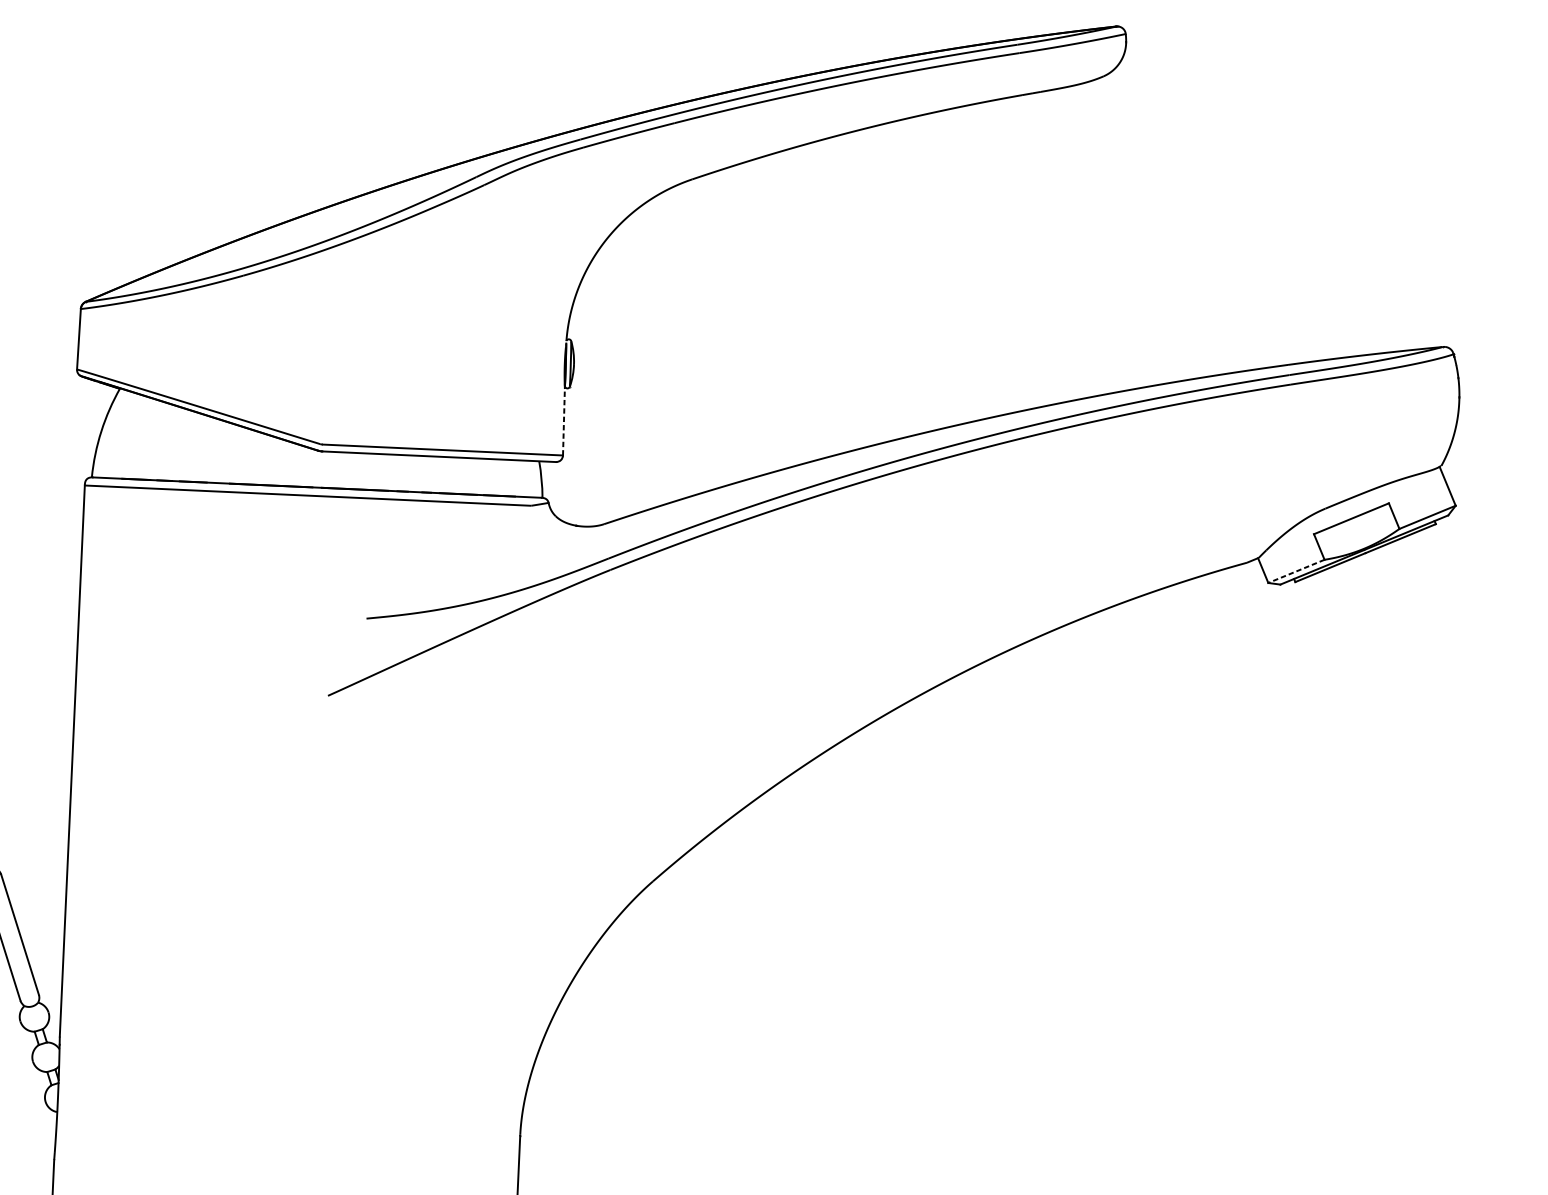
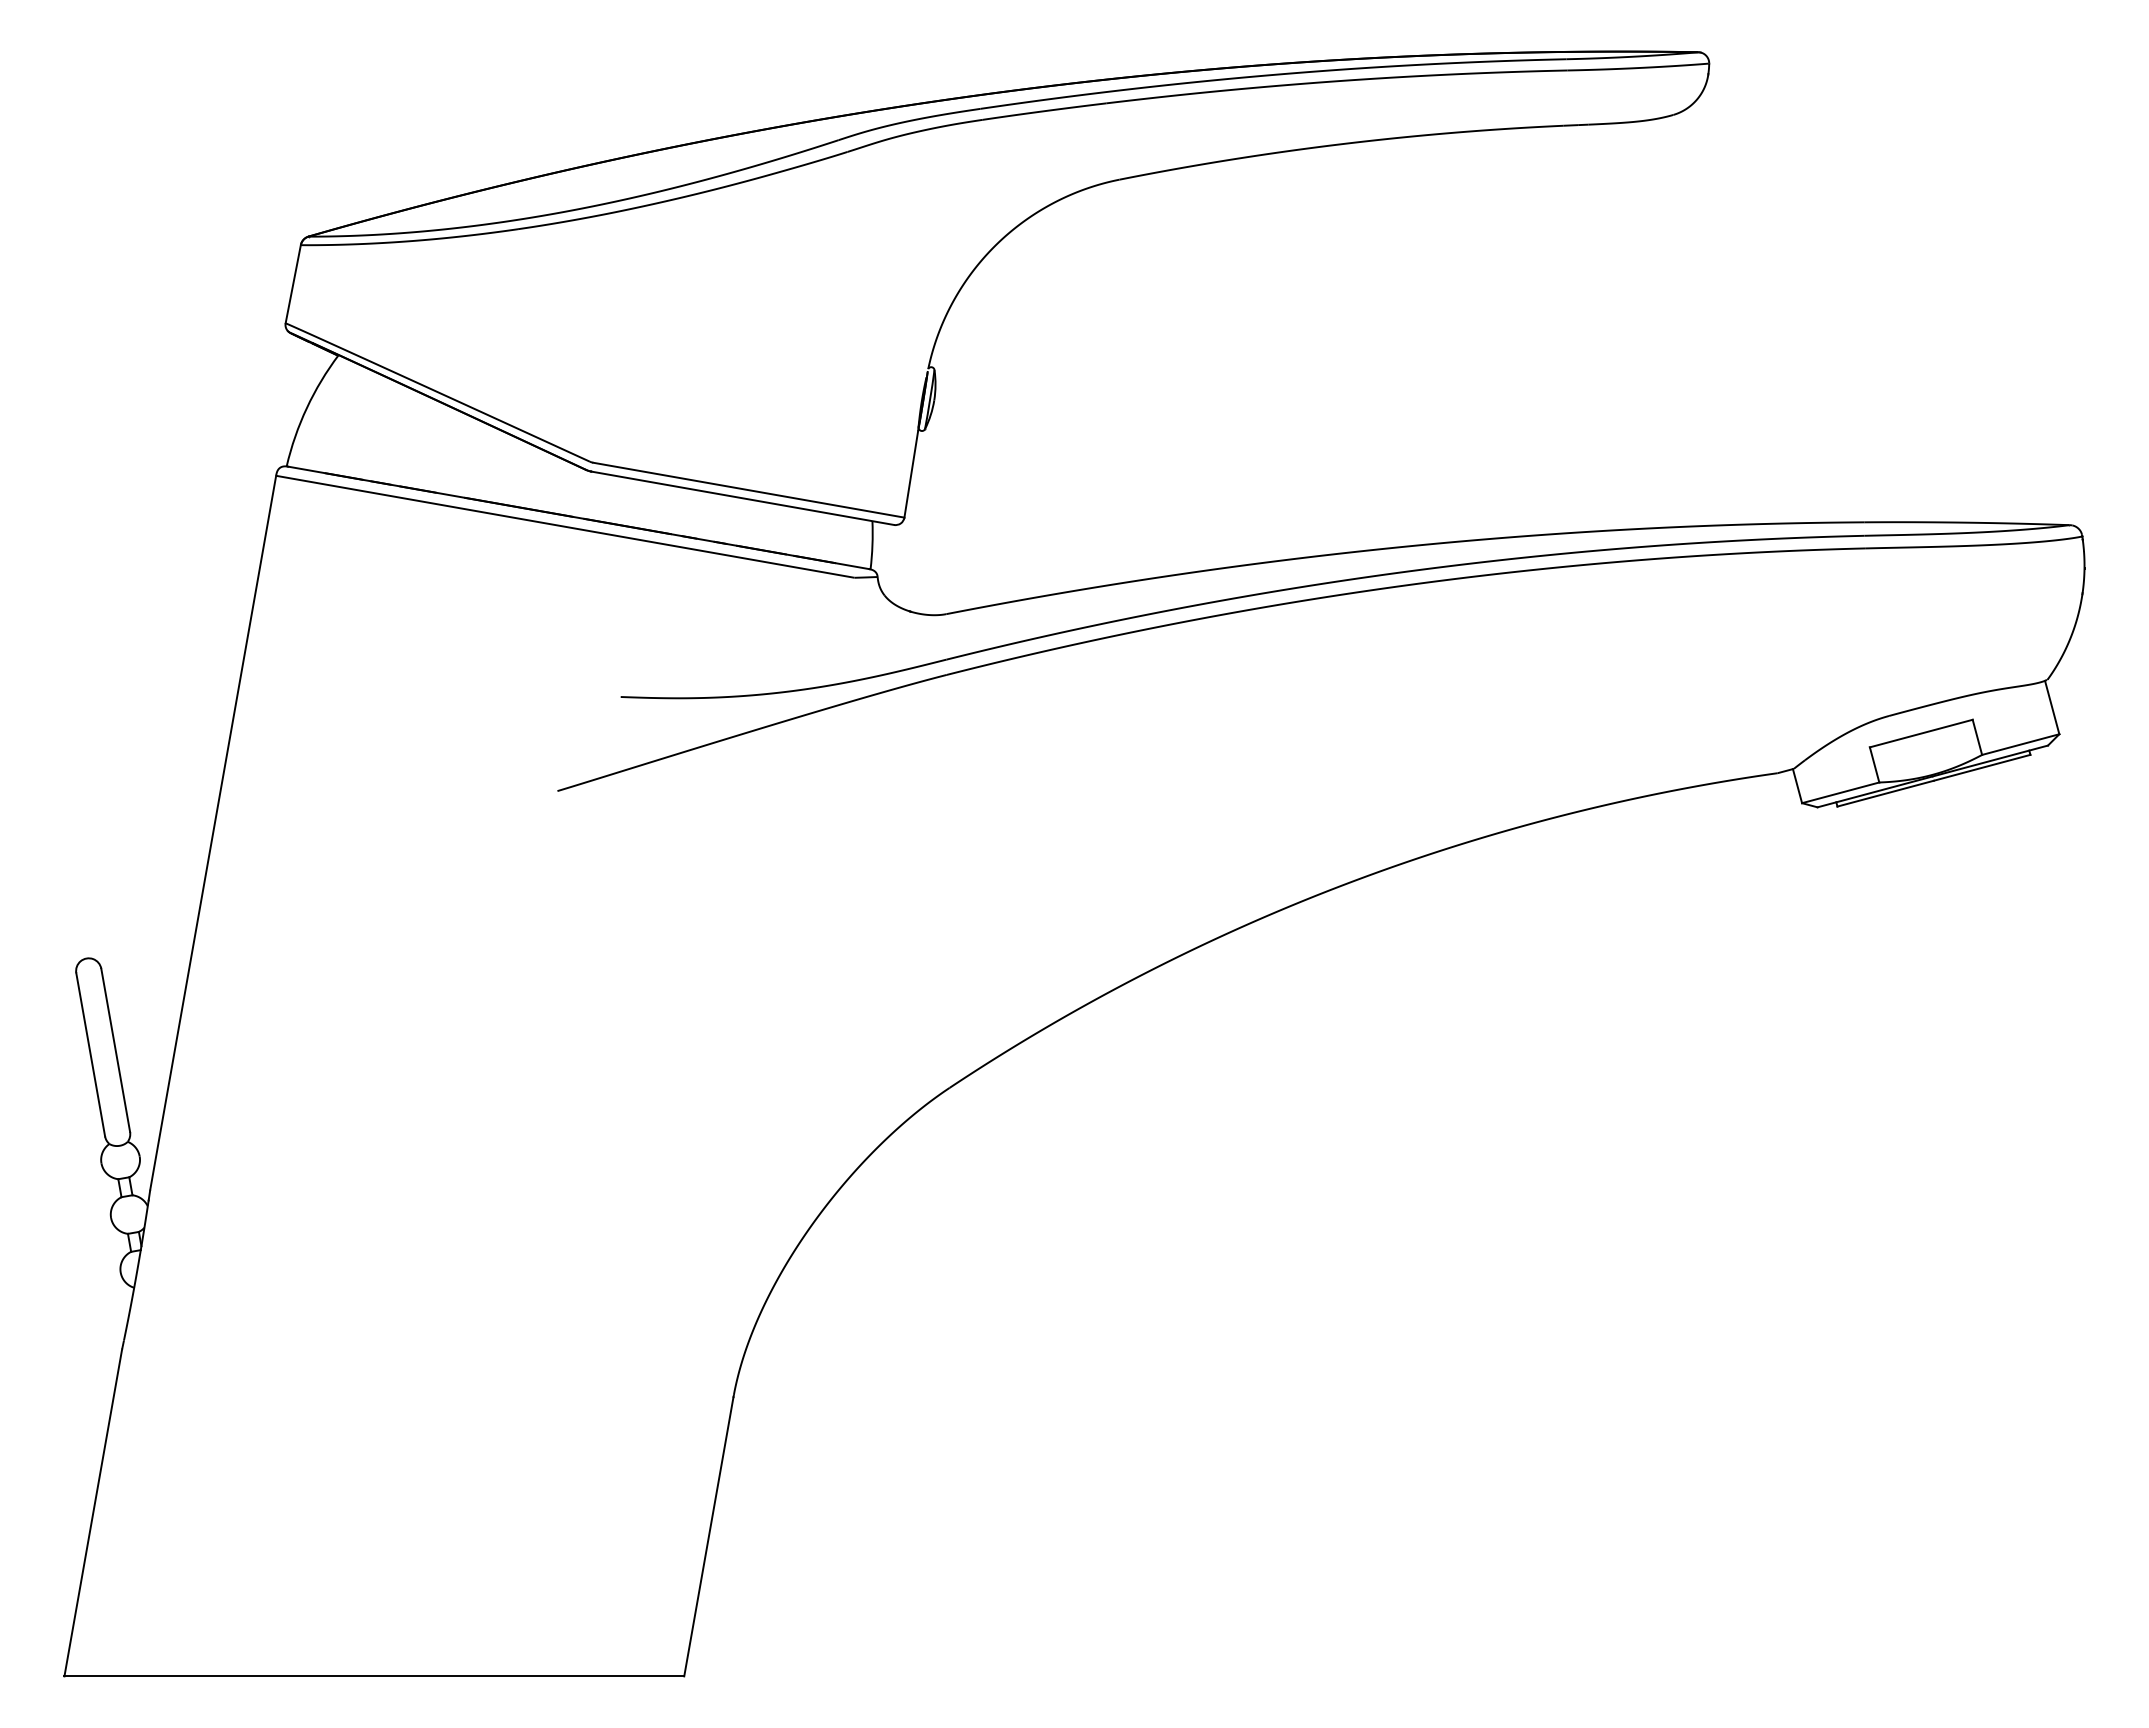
line: (564, 422) -> (911, 474), dashed -> solid
line: (1296, 571) -> (1840, 792), dashed -> solid

